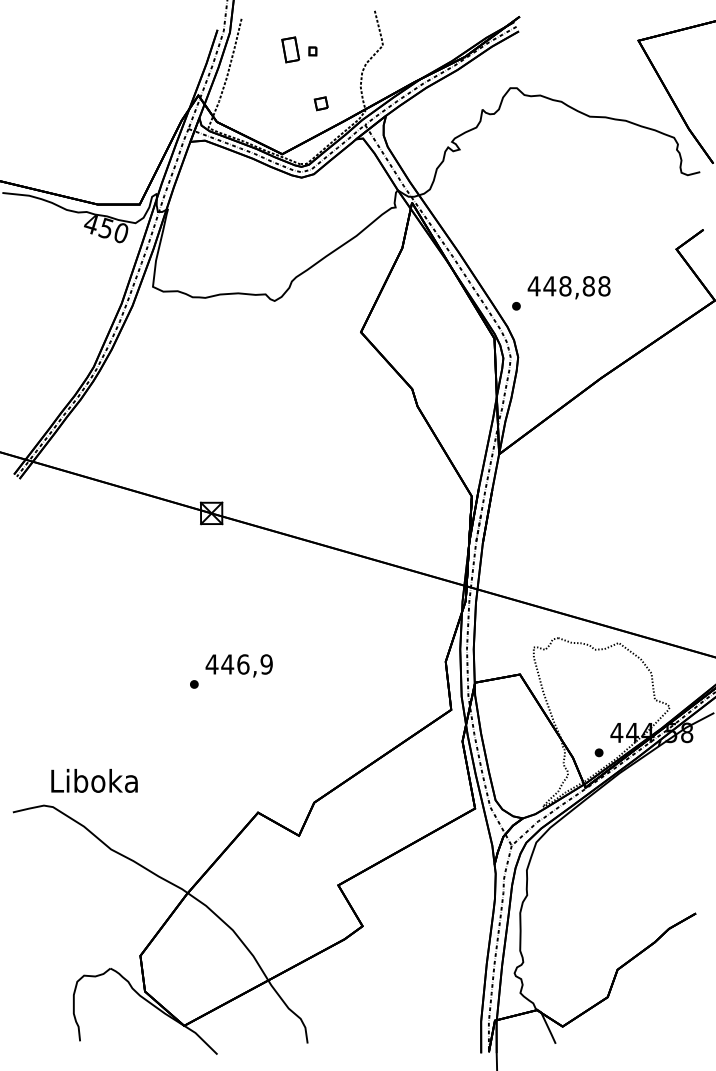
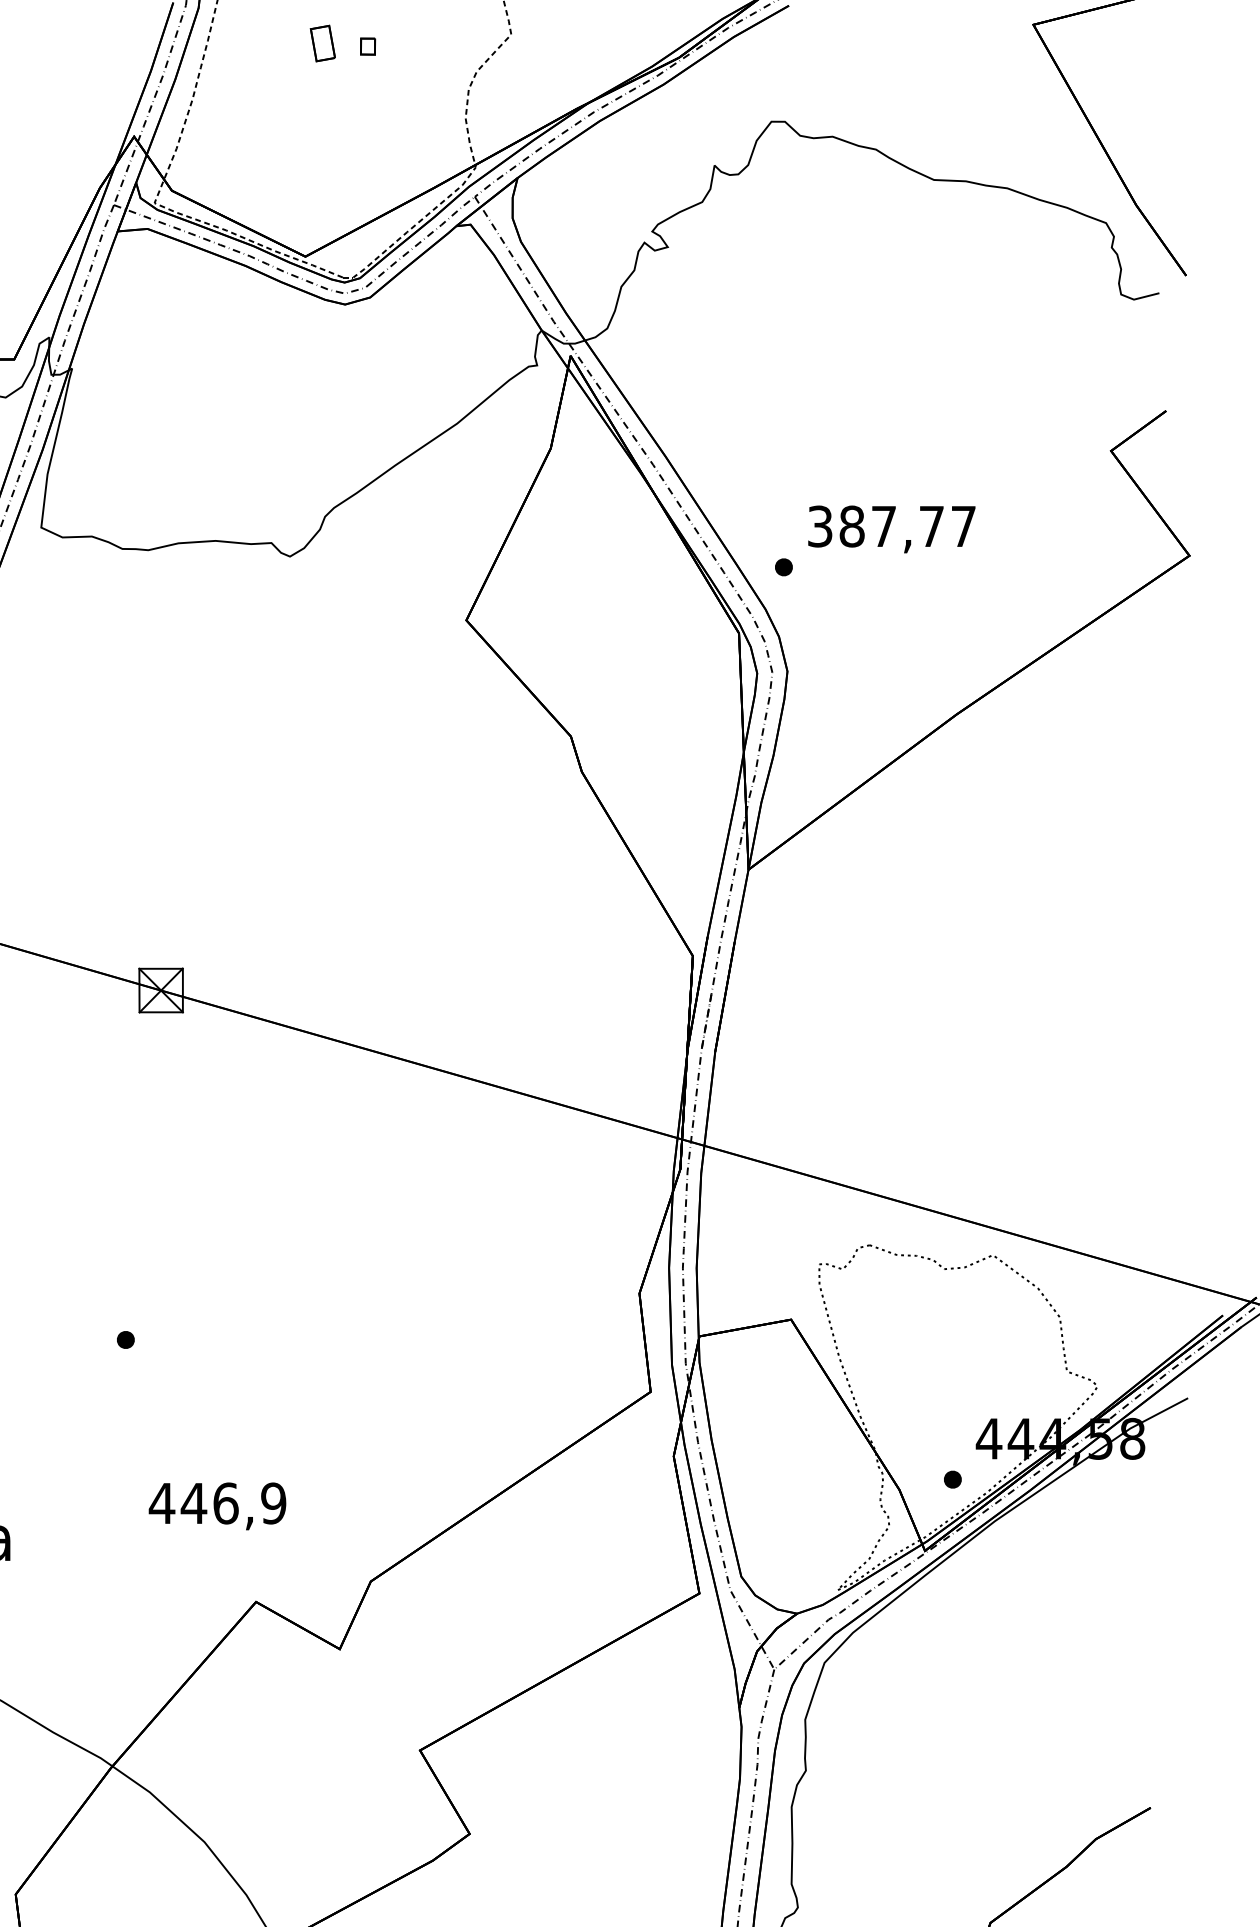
part: (290, 49) -> (322, 42), size x0.7
part: (320, 103) -> (383, 153), removed
text: (568, 286) -> (890, 526), 448,88 -> 387,77
text: (238, 665) -> (216, 1505), moved

